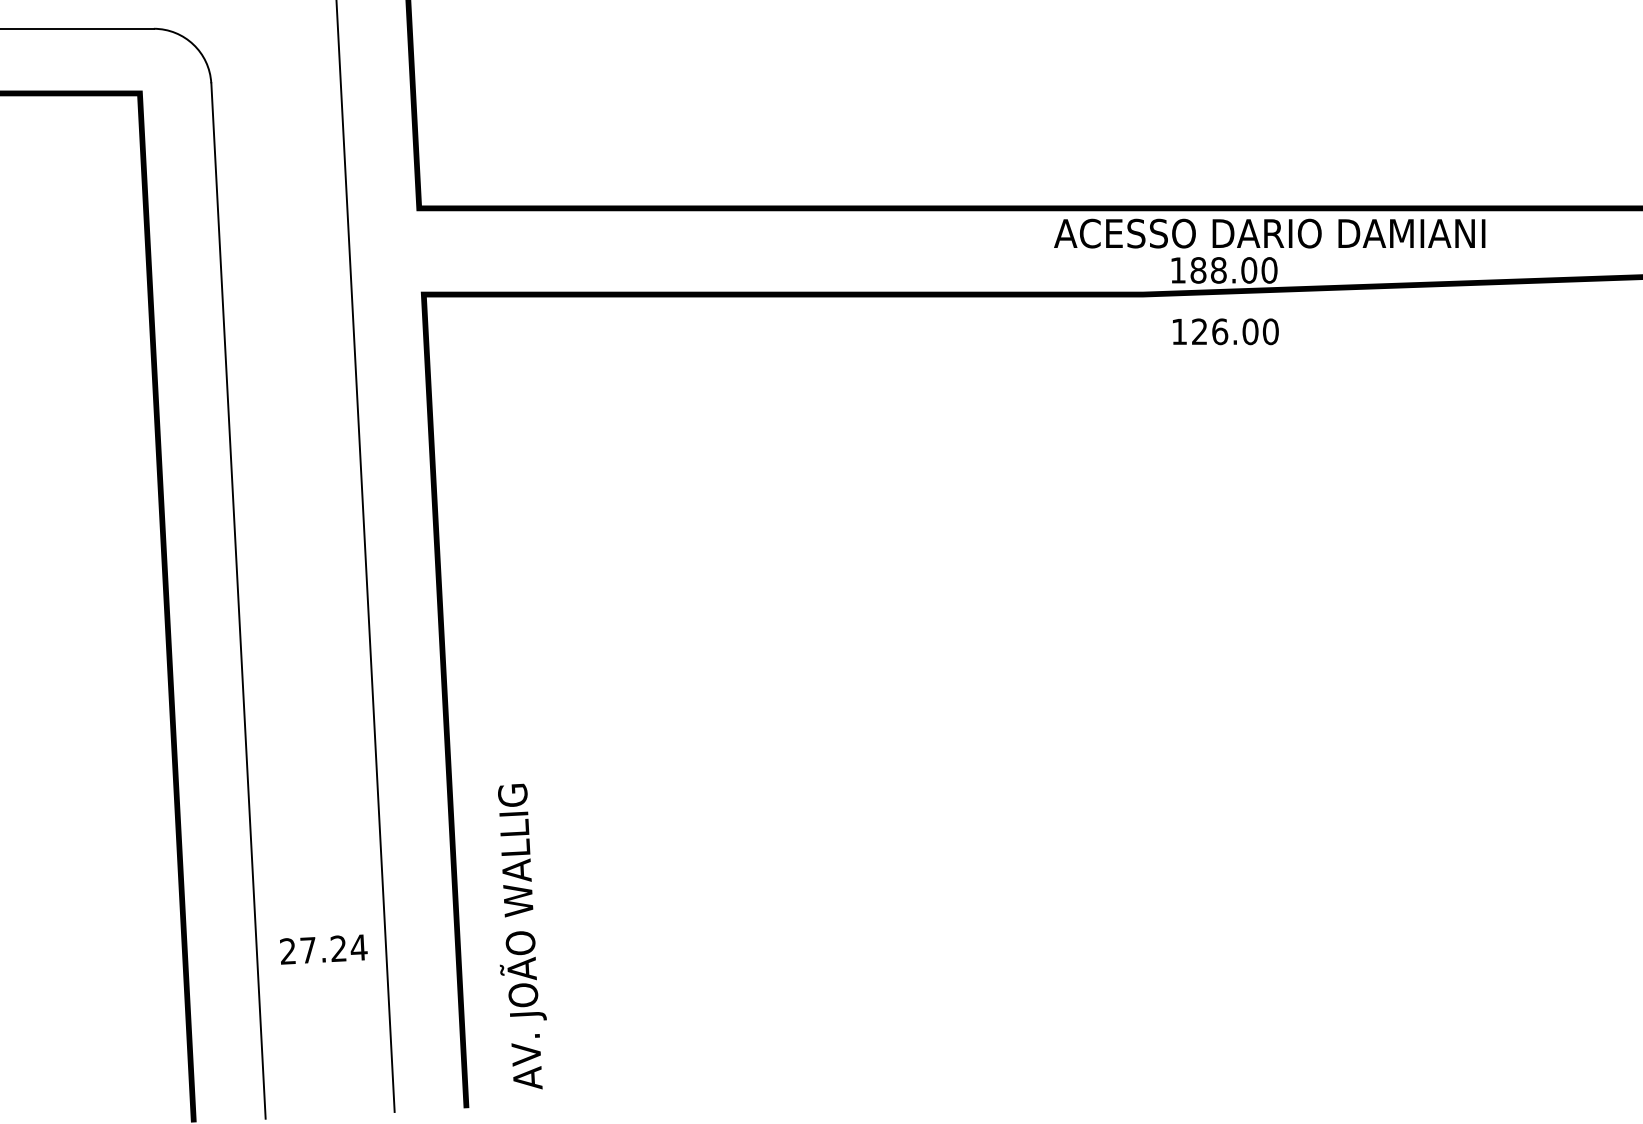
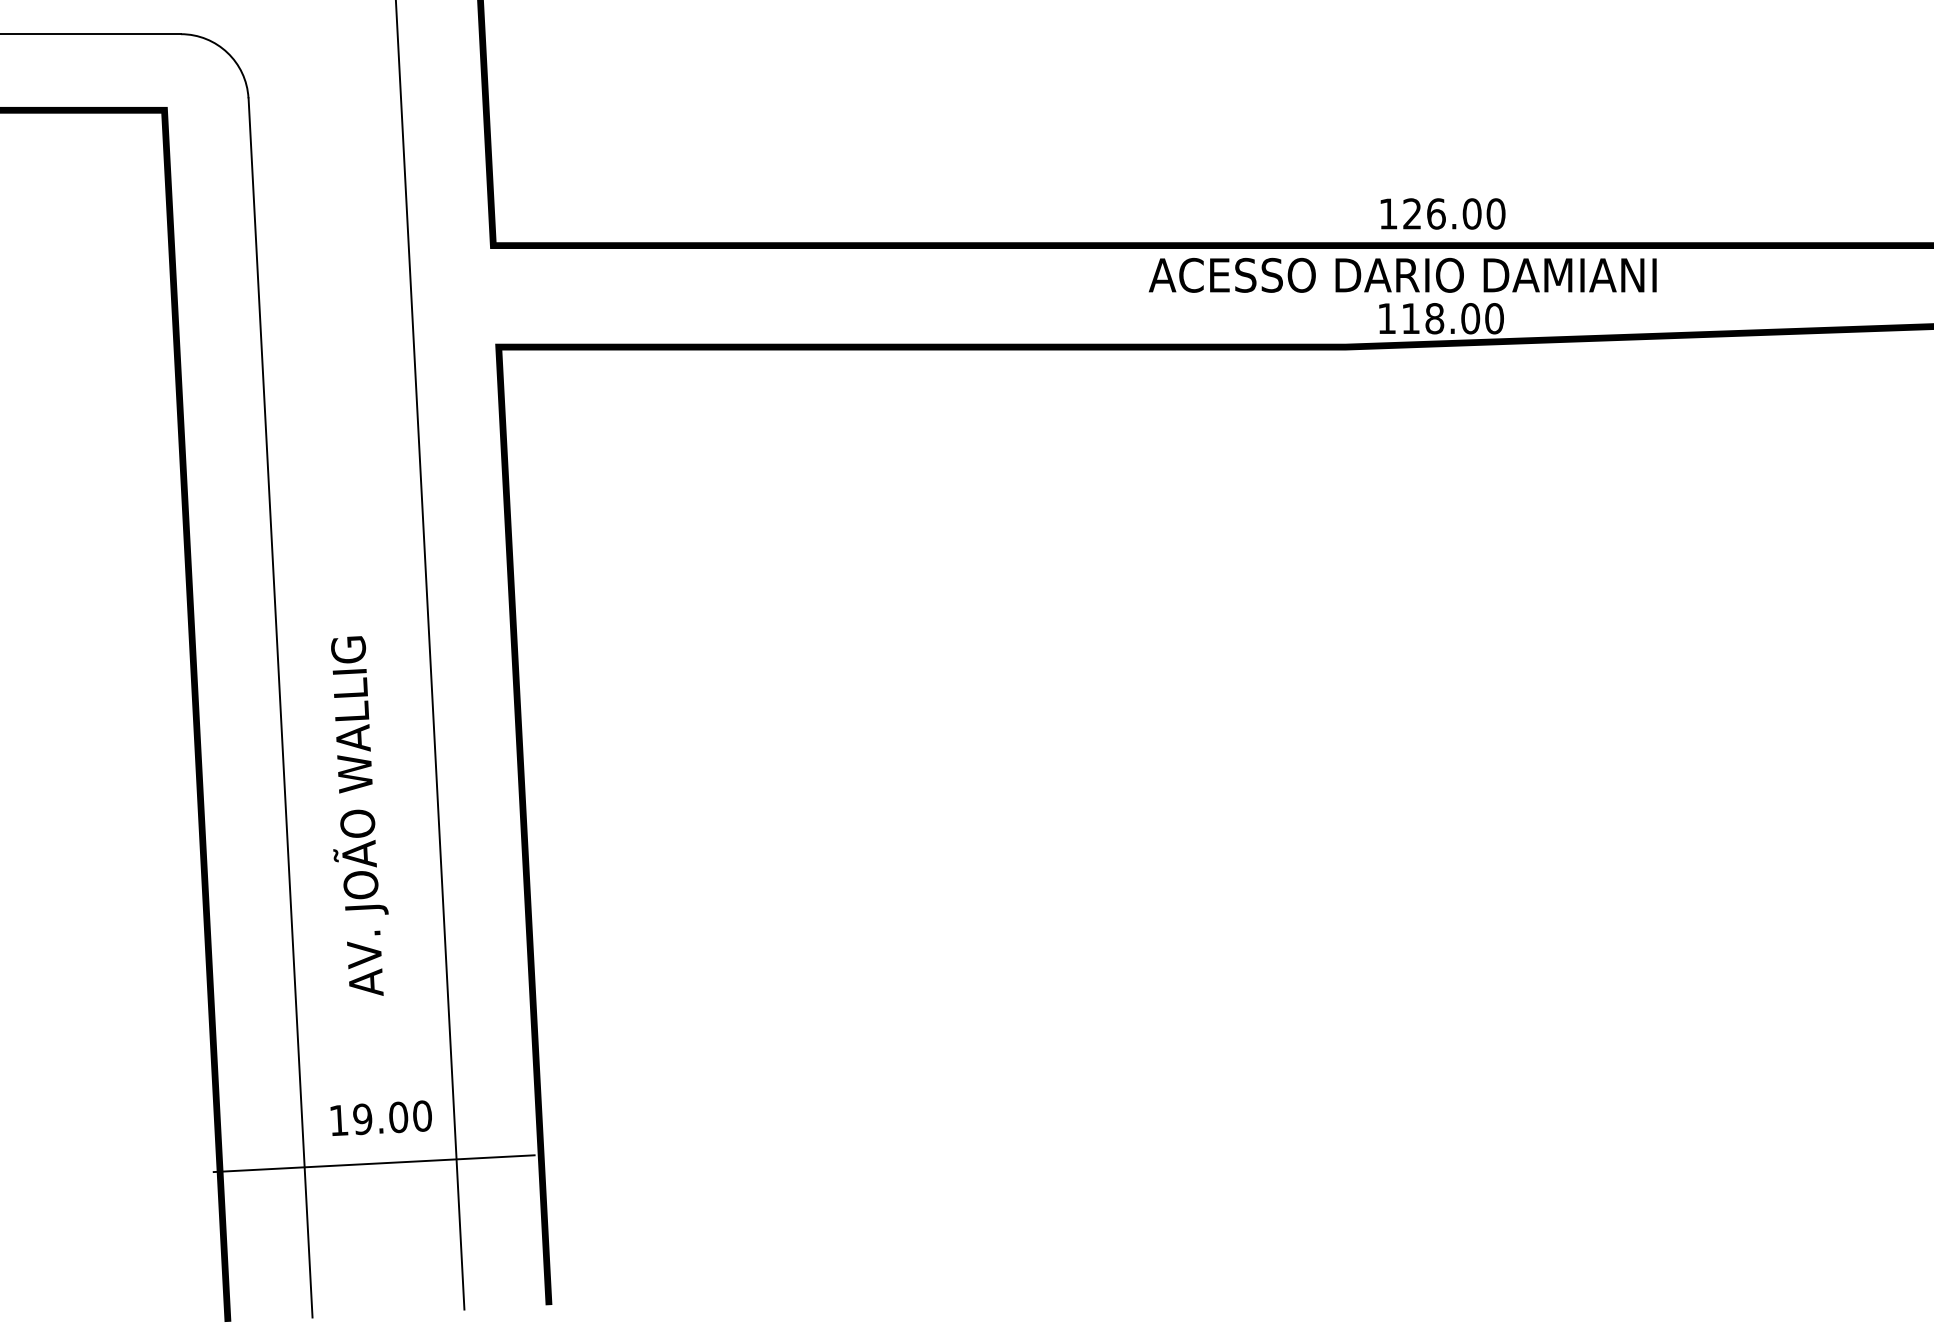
text: (1269, 232) -> (1402, 274), moved
text: (1198, 270) -> (1410, 318), 188.00 -> 118.00
text: (1225, 331) -> (1442, 213), moved
text: (522, 936) -> (359, 815), moved
text: (323, 949) -> (380, 1118), 27.24 -> 19.00
line: (317, 987) -> (373, 1163), added

